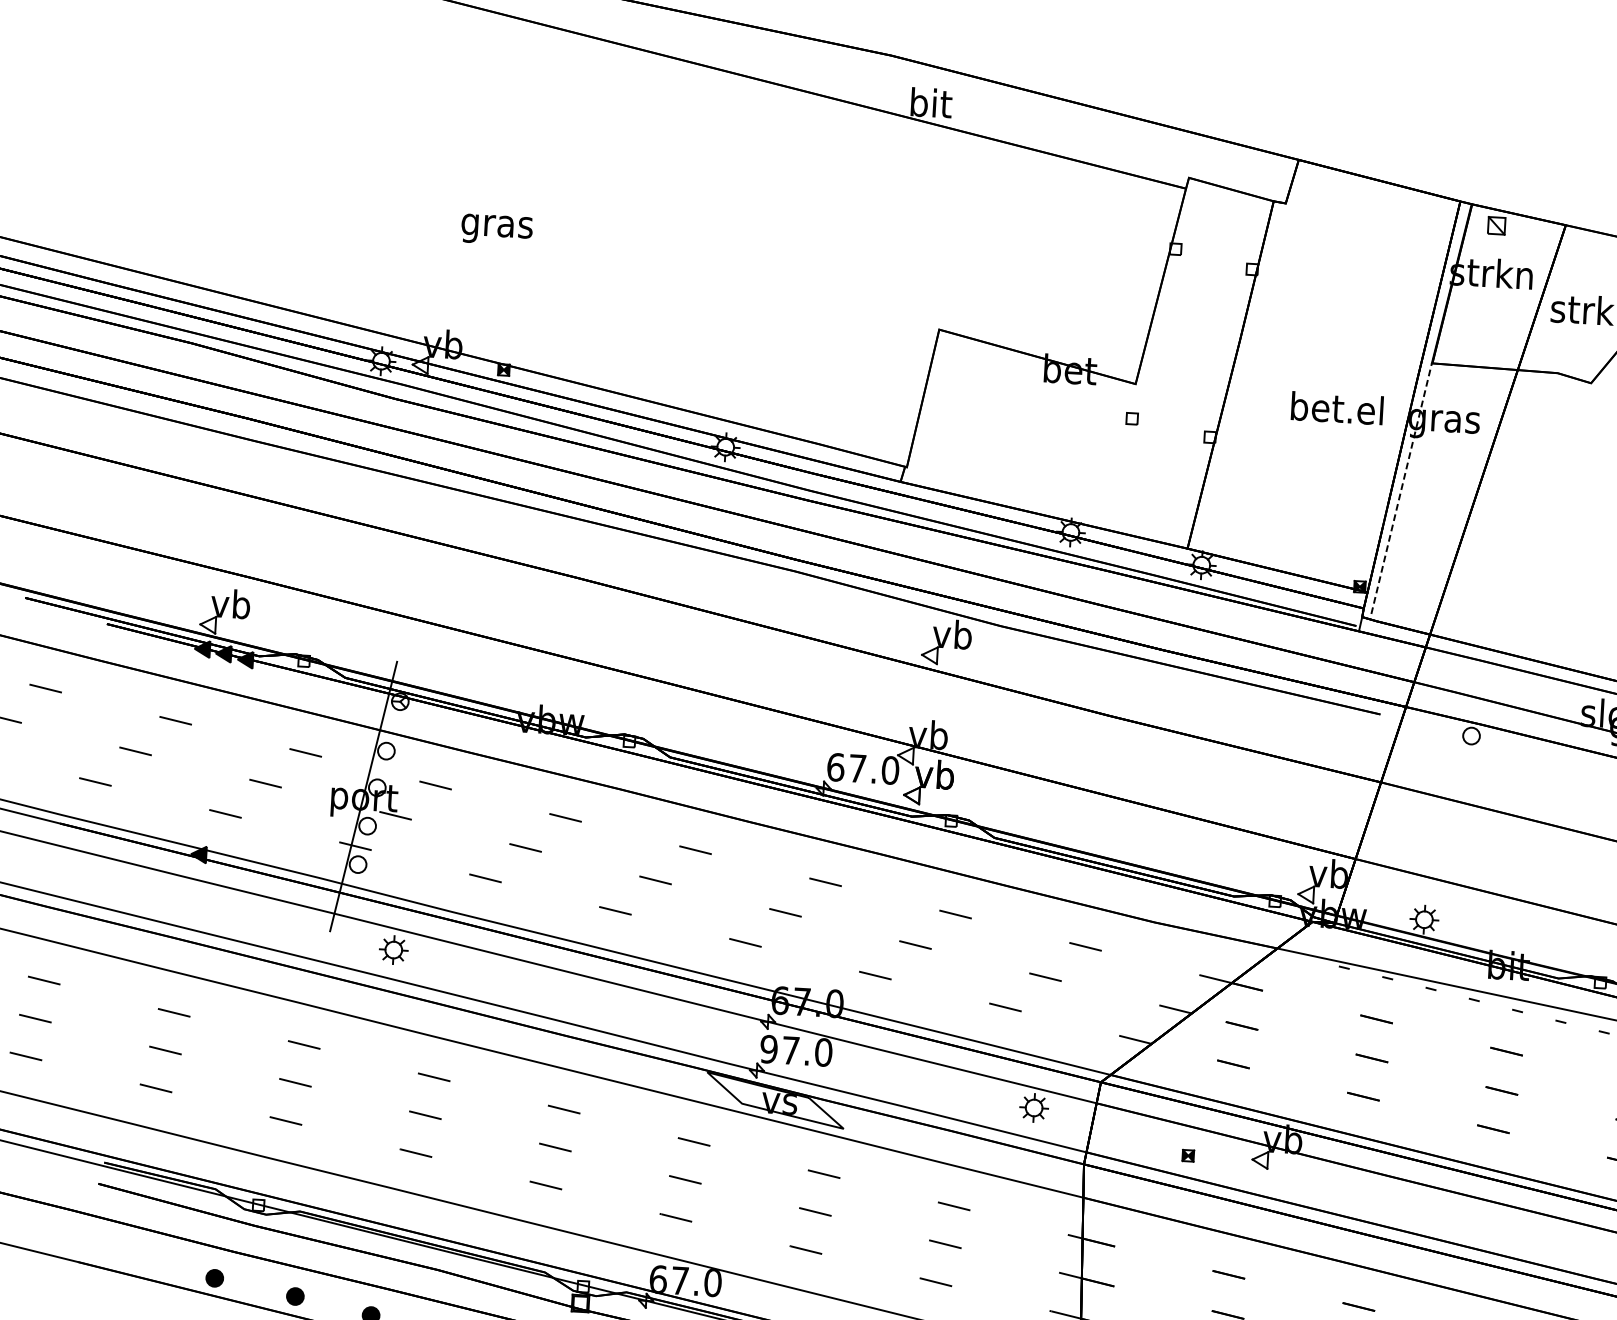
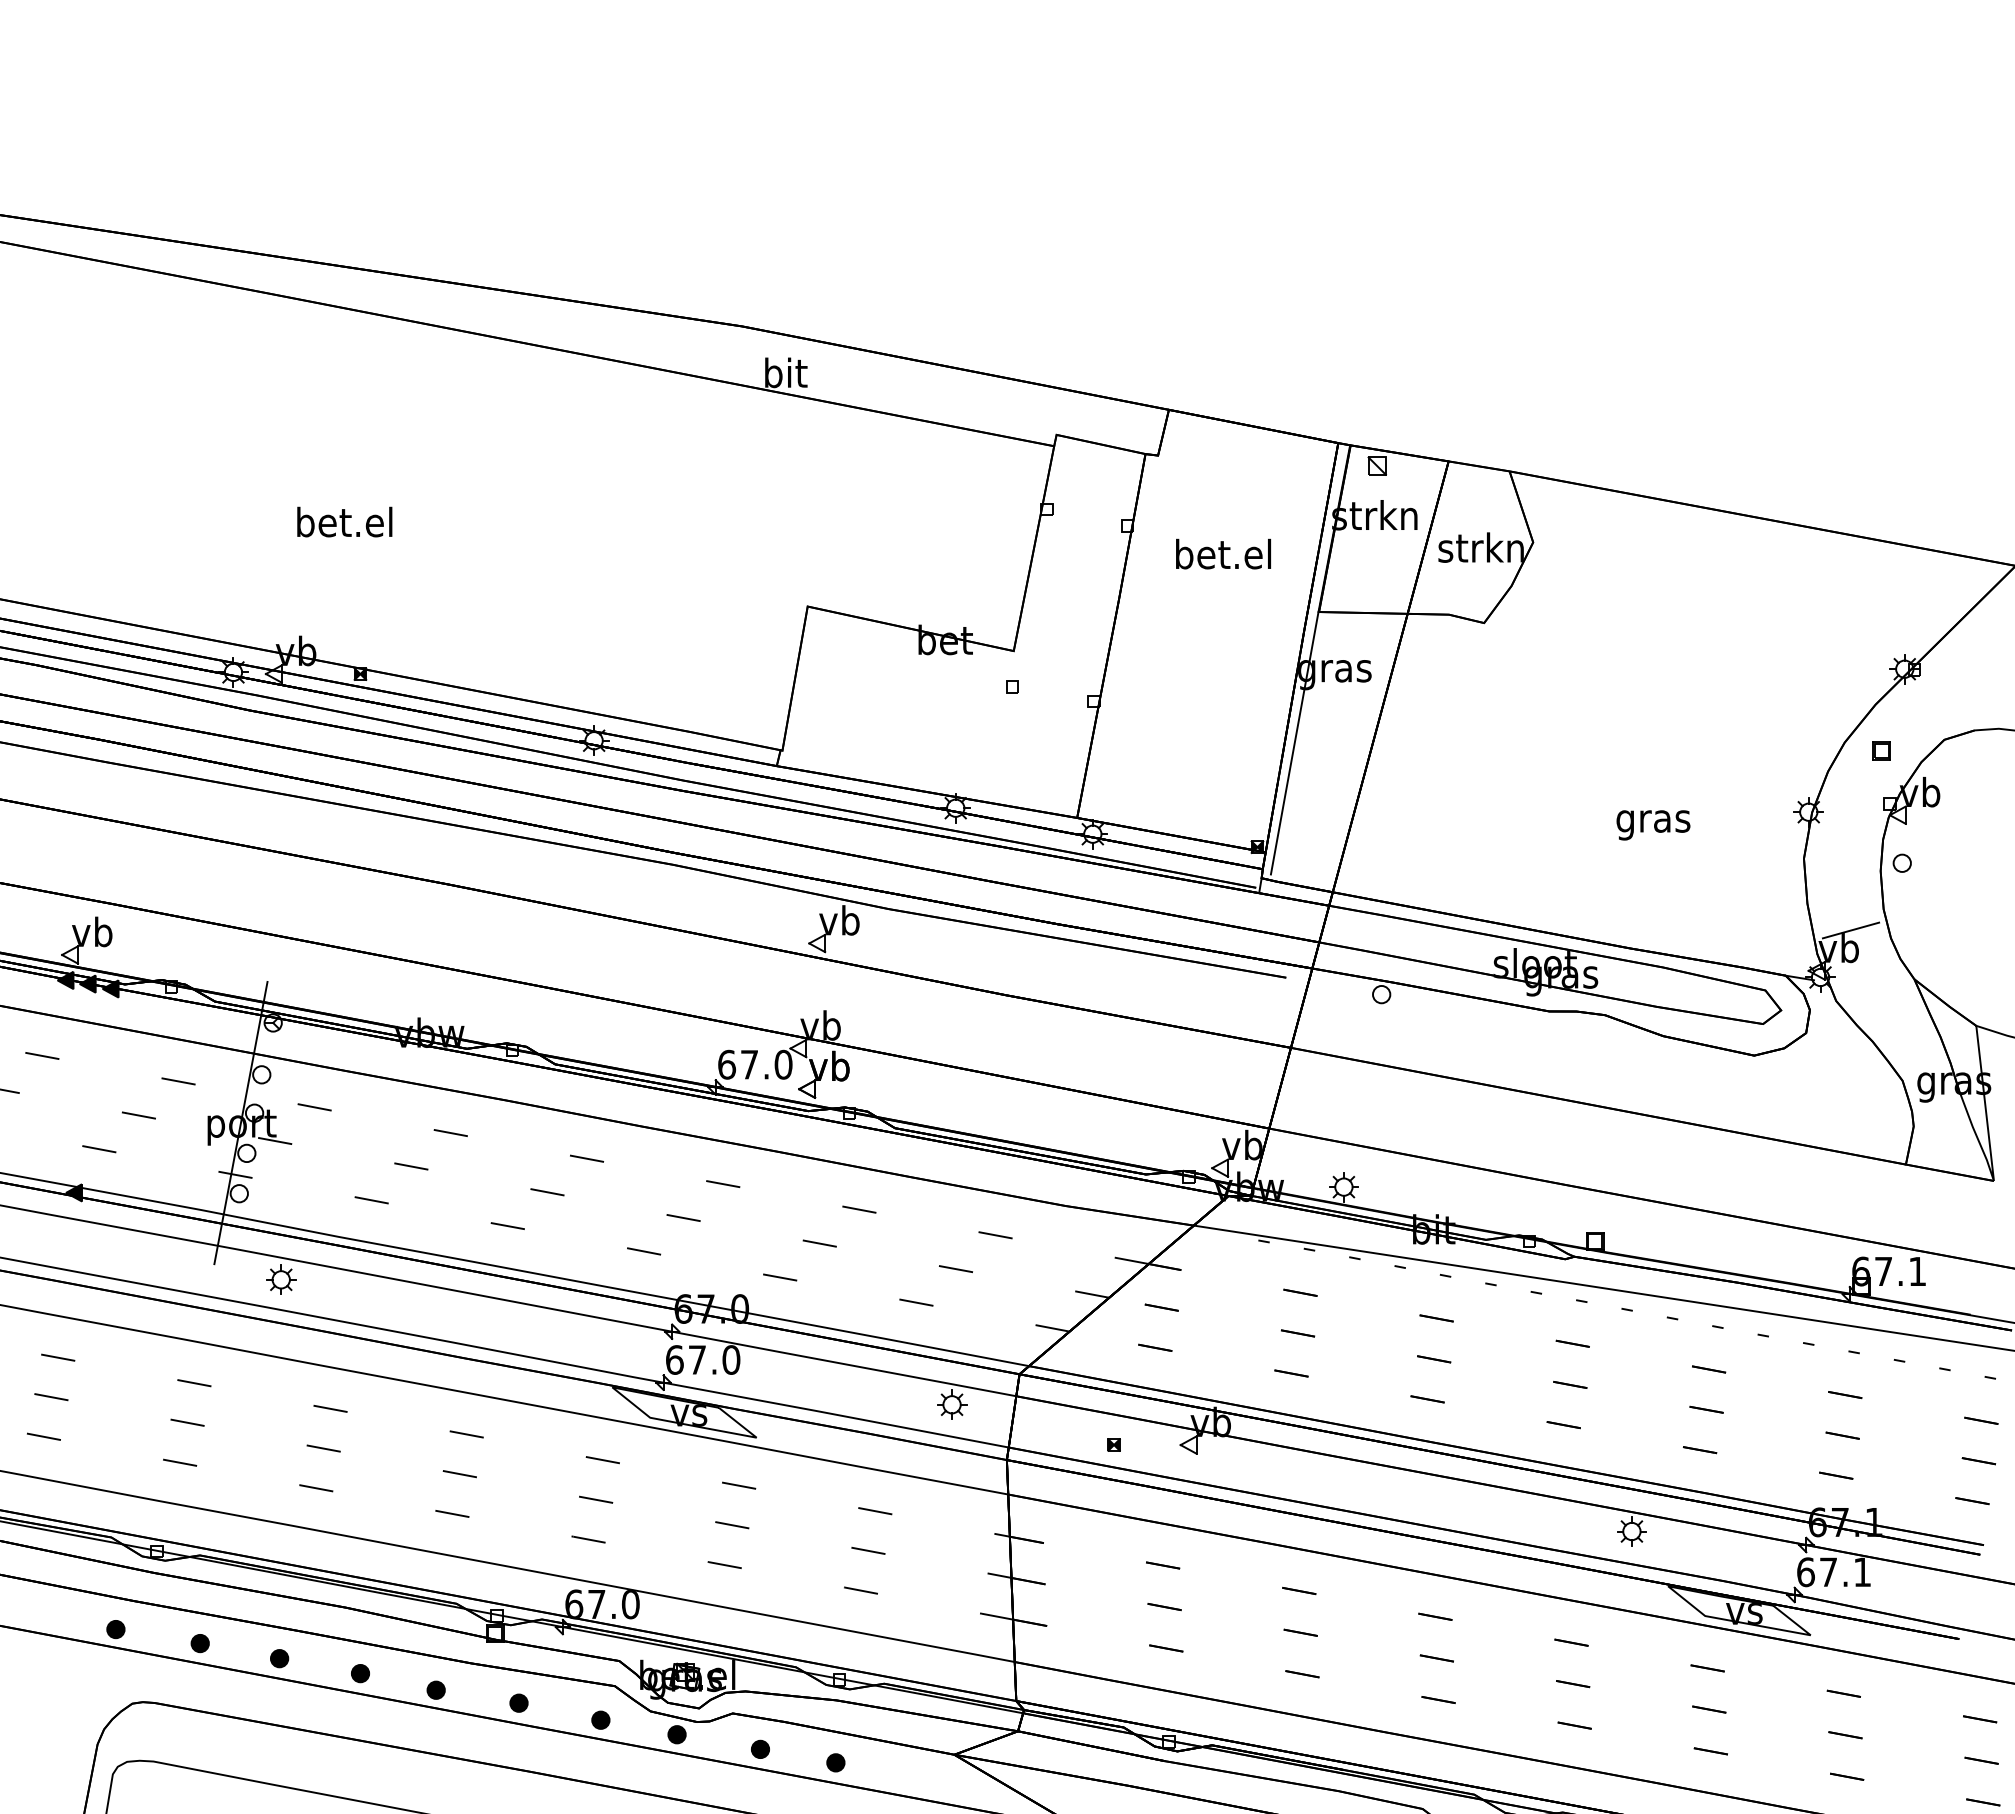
text: (496, 225) -> (344, 525), gras -> bet.el
text: (1337, 407) -> (1223, 553), moved
line: (1401, 487) -> (1294, 742), dashed -> solid
text: (768, 1048) -> (674, 1359), 97.0 -> 67.0

